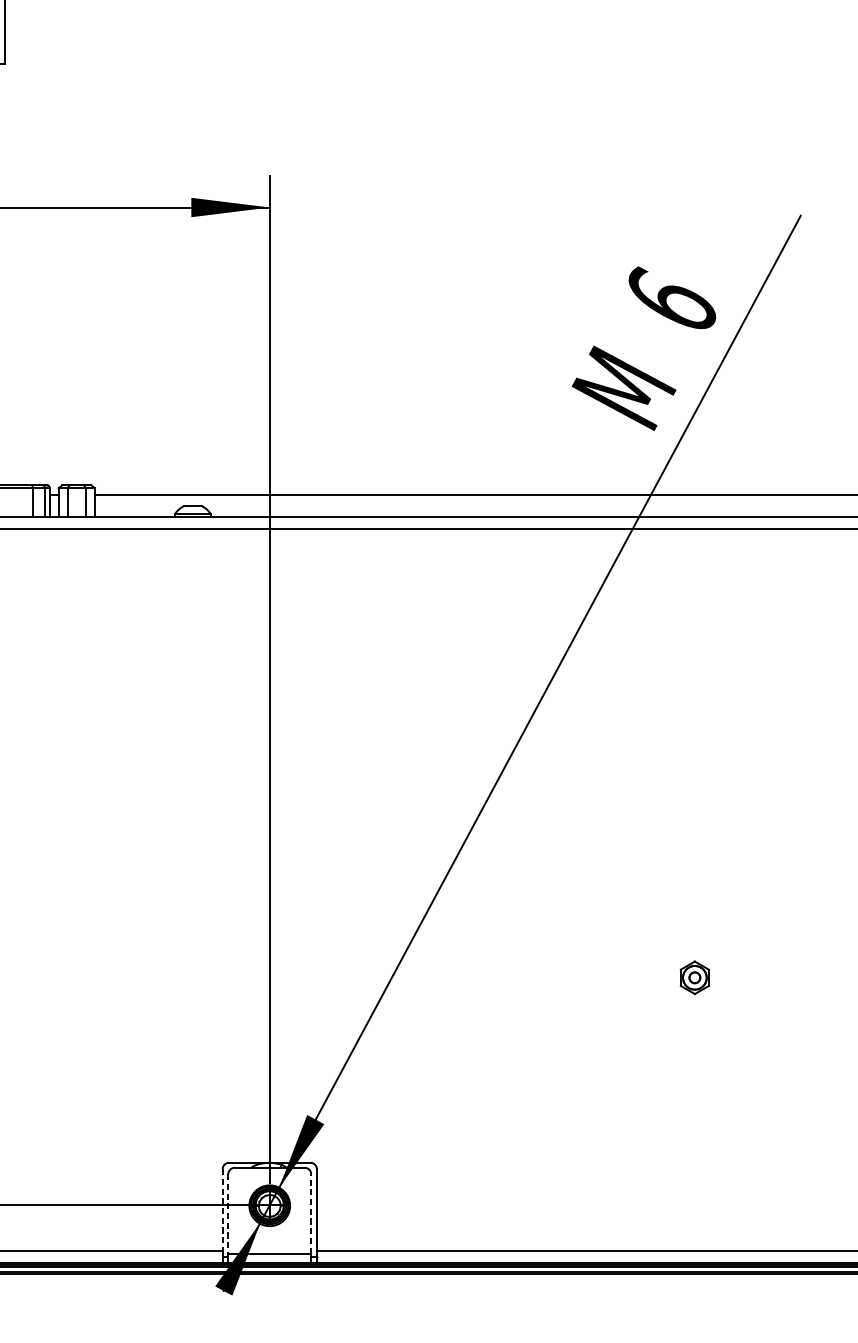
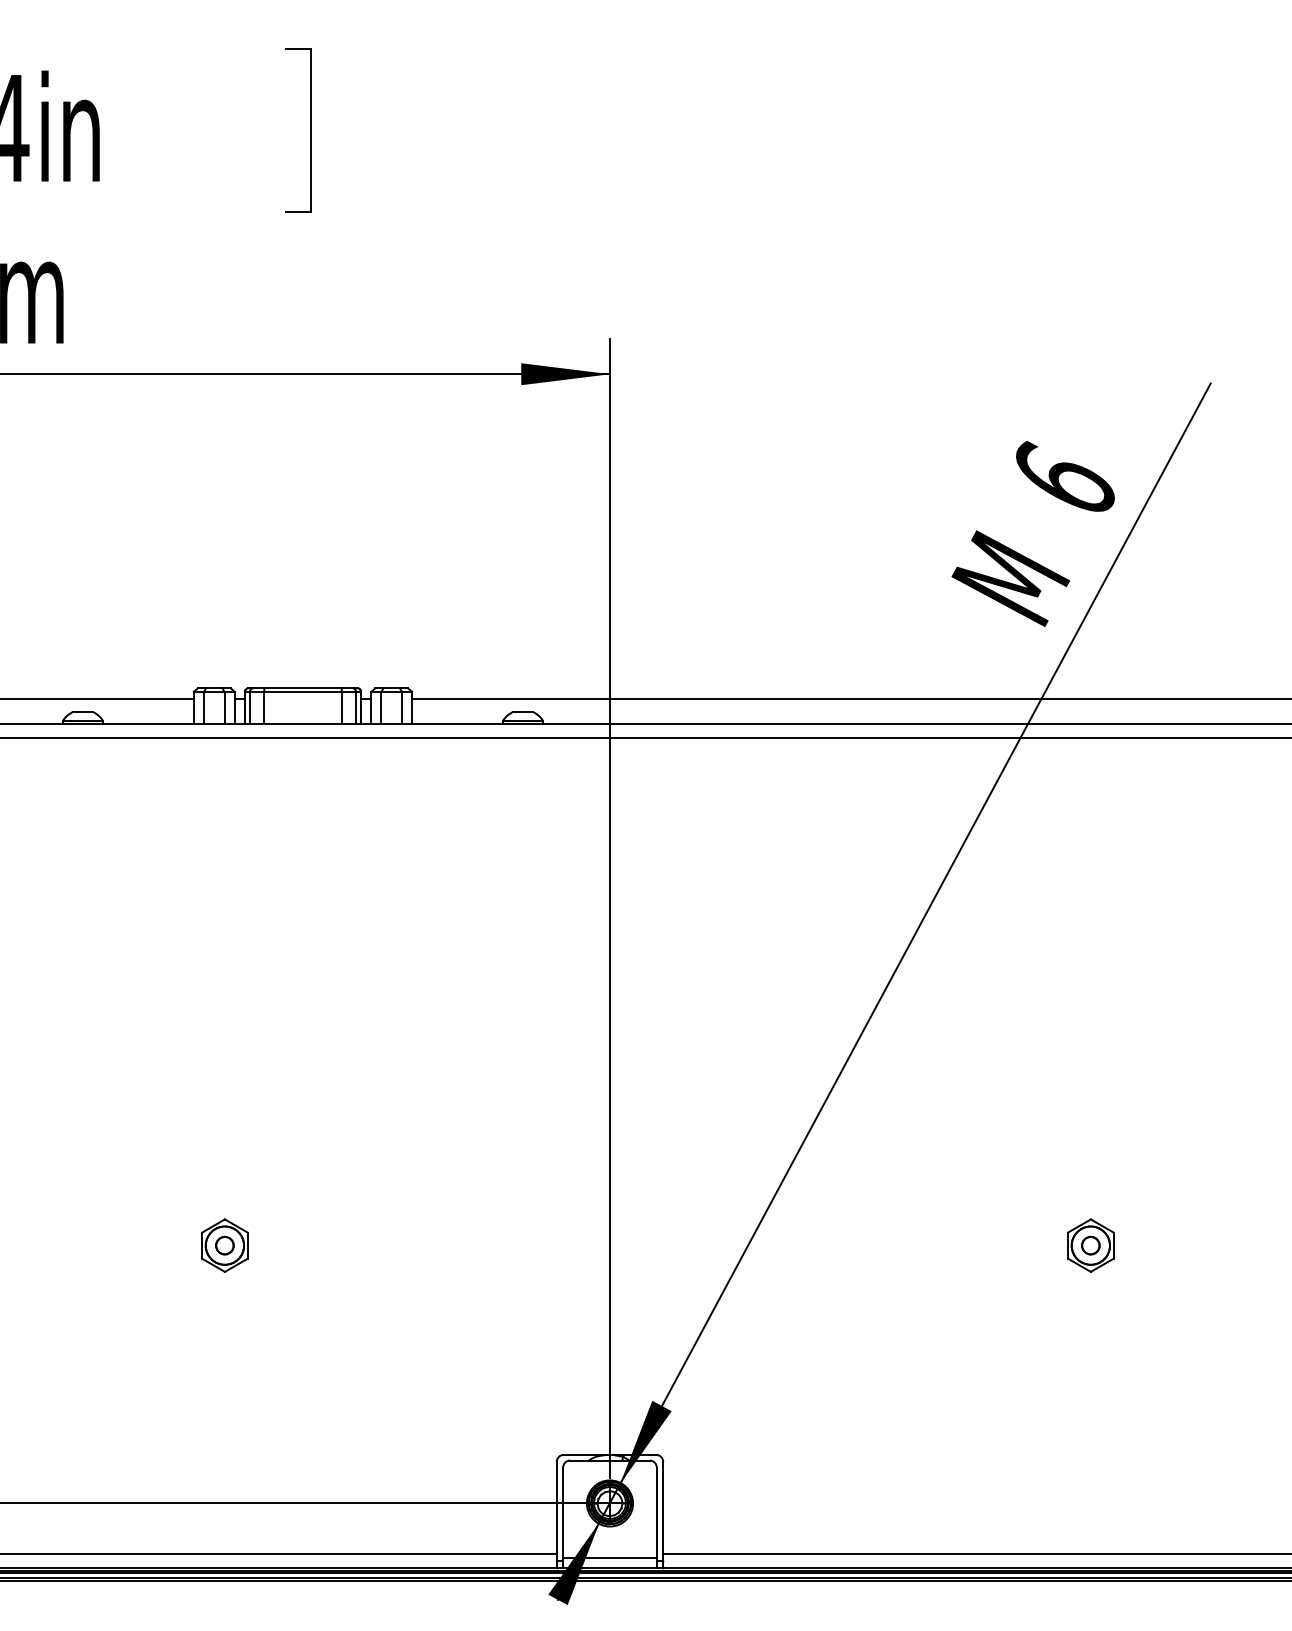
part: (694, 977) -> (1090, 1245), size x1.43
line: (222, 1210) -> (556, 1508), dashed -> solid
line: (310, 1213) -> (656, 1512), dashed -> solid
line: (228, 1214) -> (563, 1513), dashed -> solid

